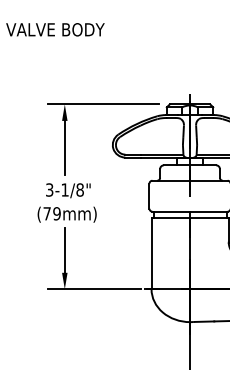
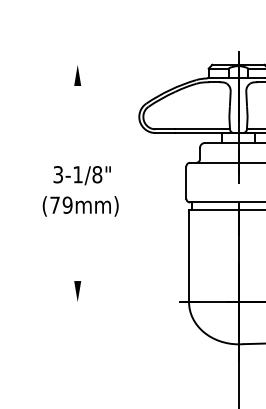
line: (103, 104) -> (127, 64), removed
line: (64, 147) -> (77, 120), removed
line: (64, 250) -> (77, 252), removed
line: (94, 289) -> (115, 302), removed

